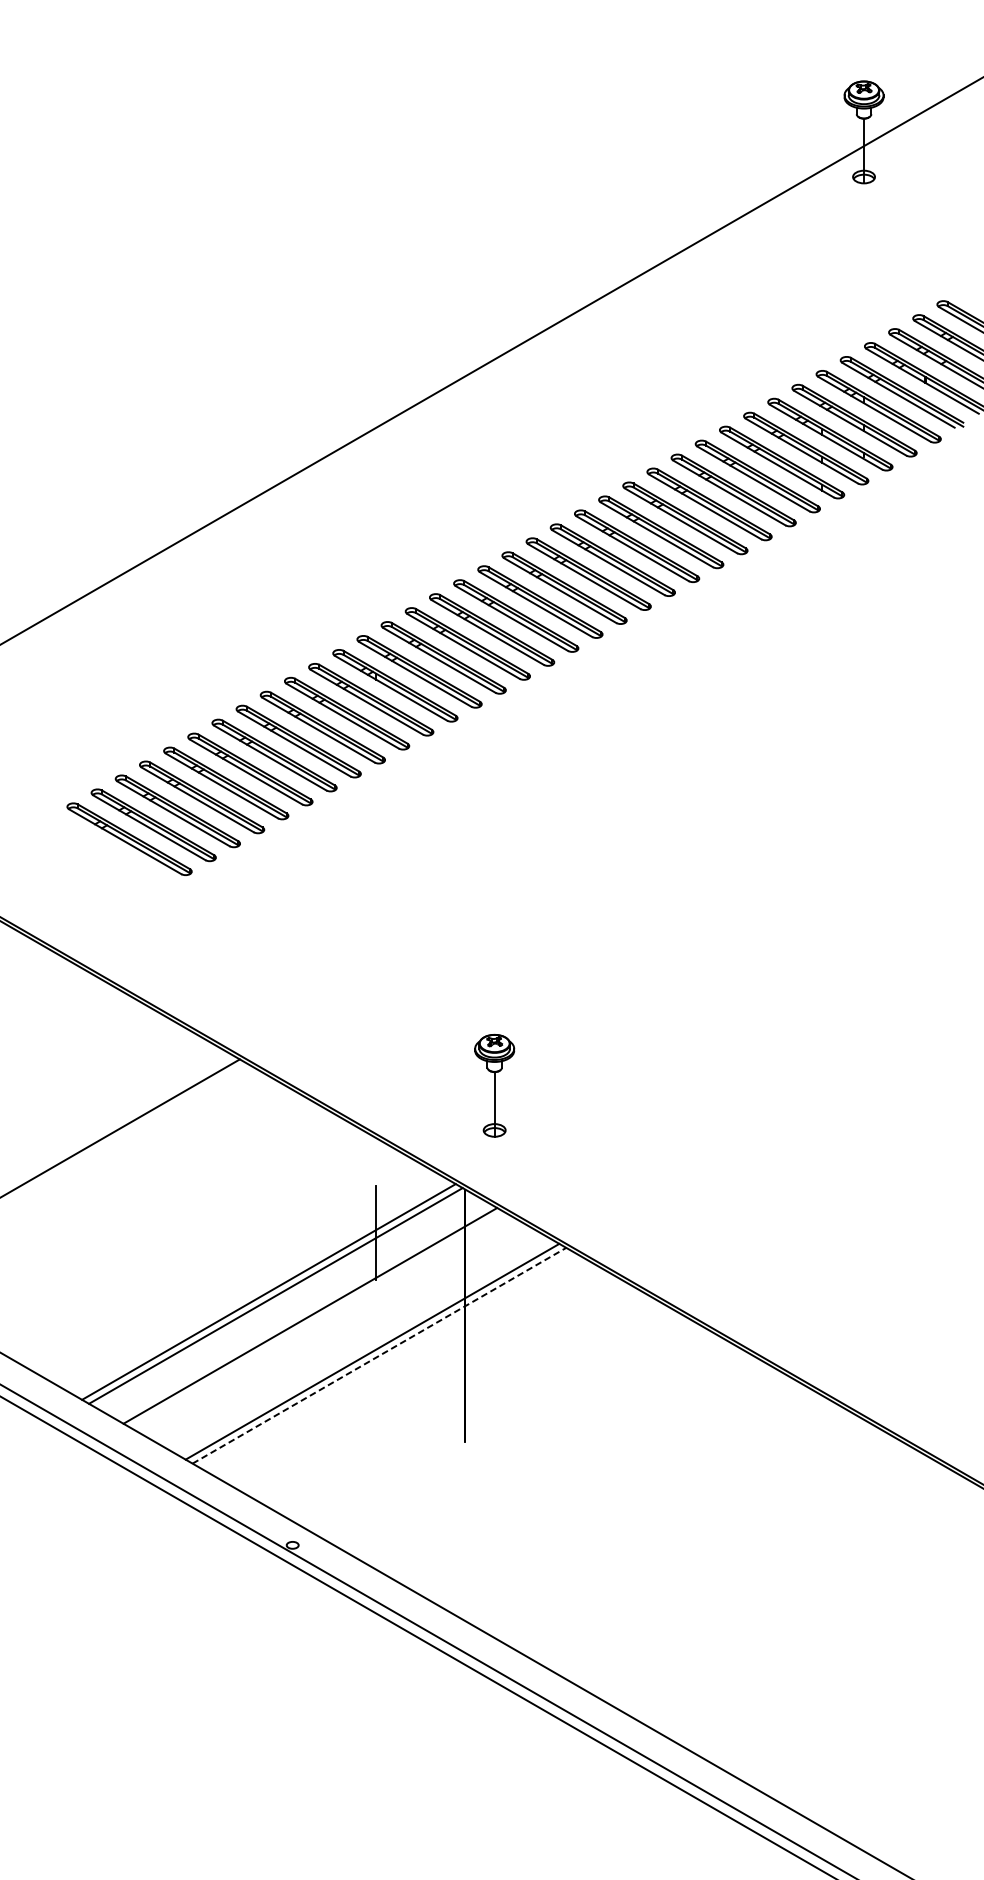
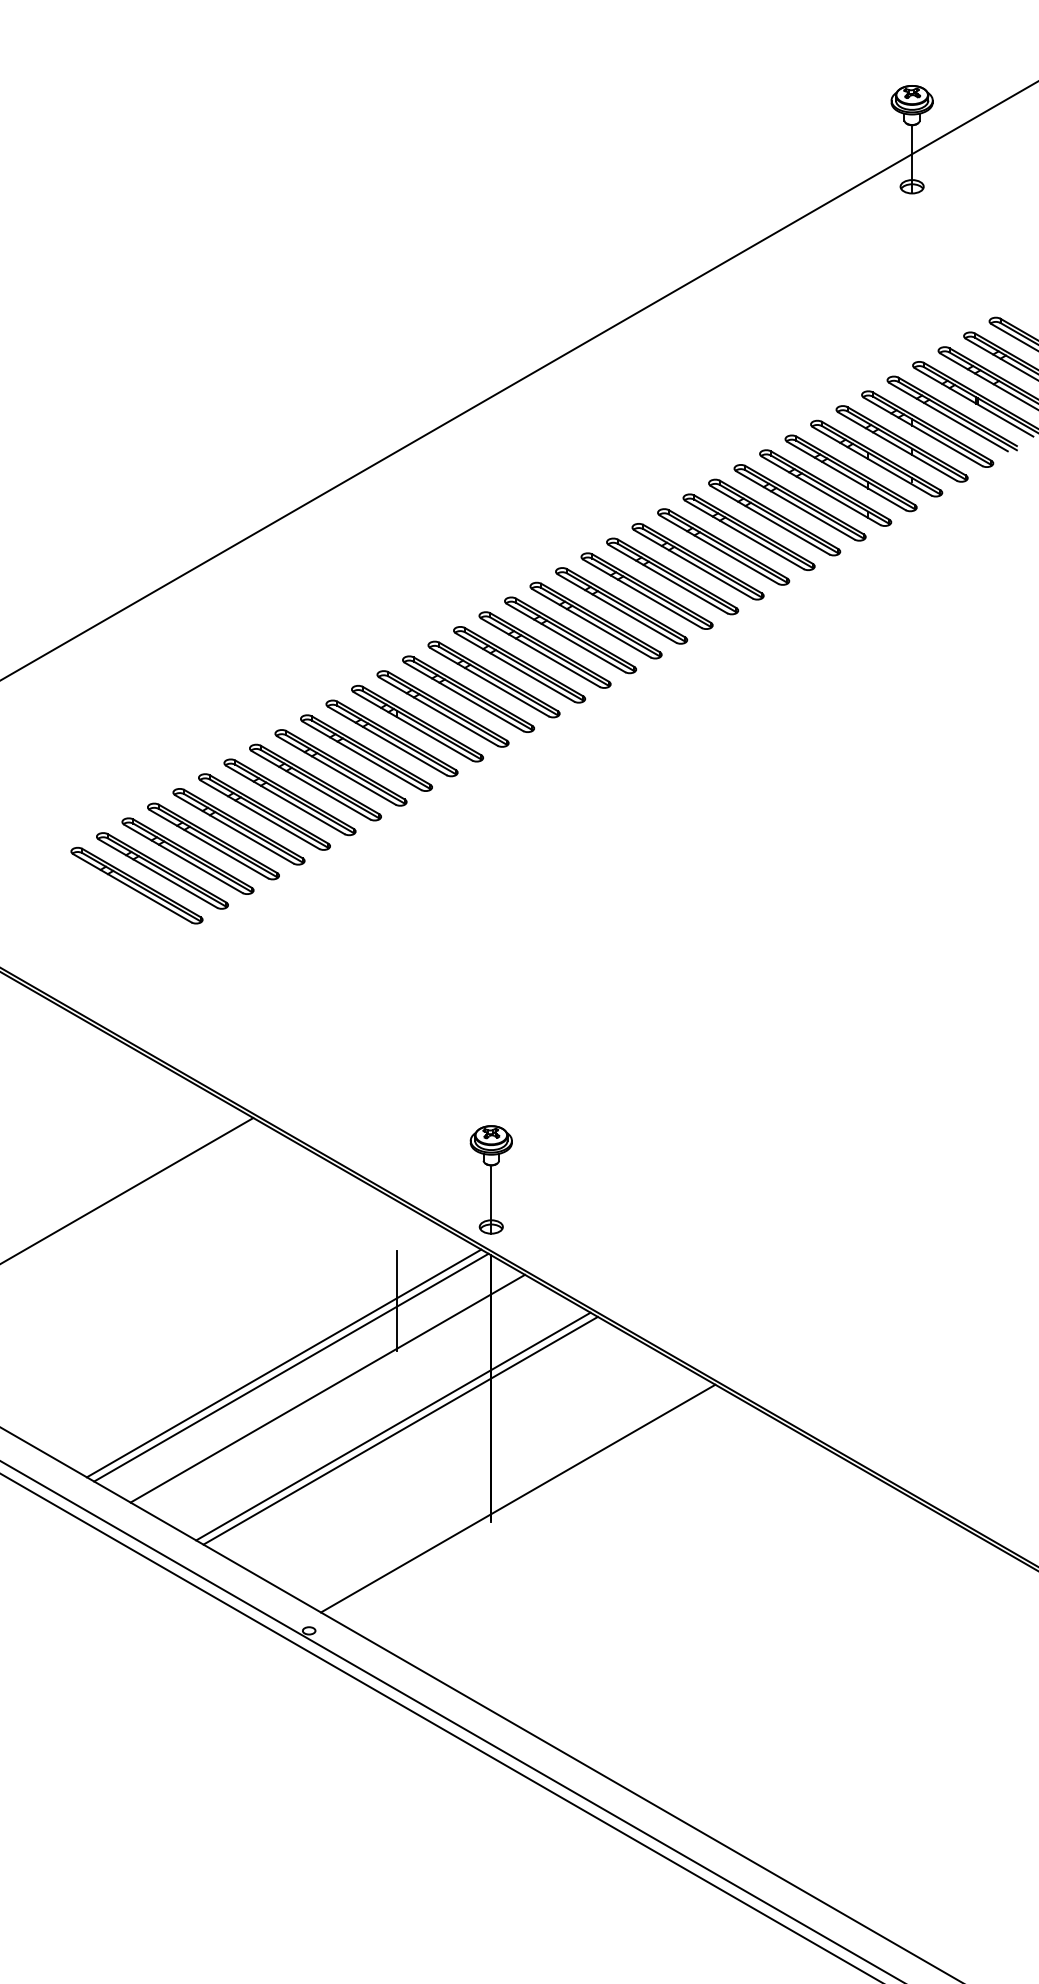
part: (493, 1085) -> (490, 1179), moved
line: (379, 1355) -> (400, 1430), dashed -> solid
line: (491, 1419) -> (518, 1498), added

